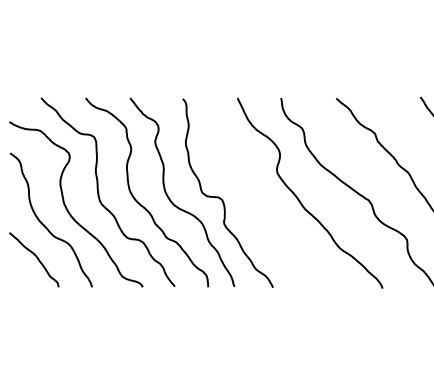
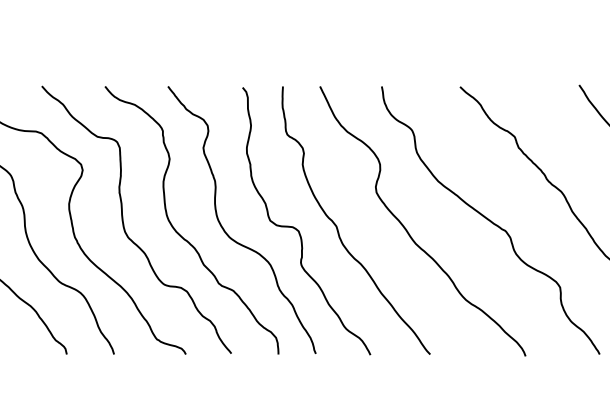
curve: (250, 197) -> (338, 227), added

